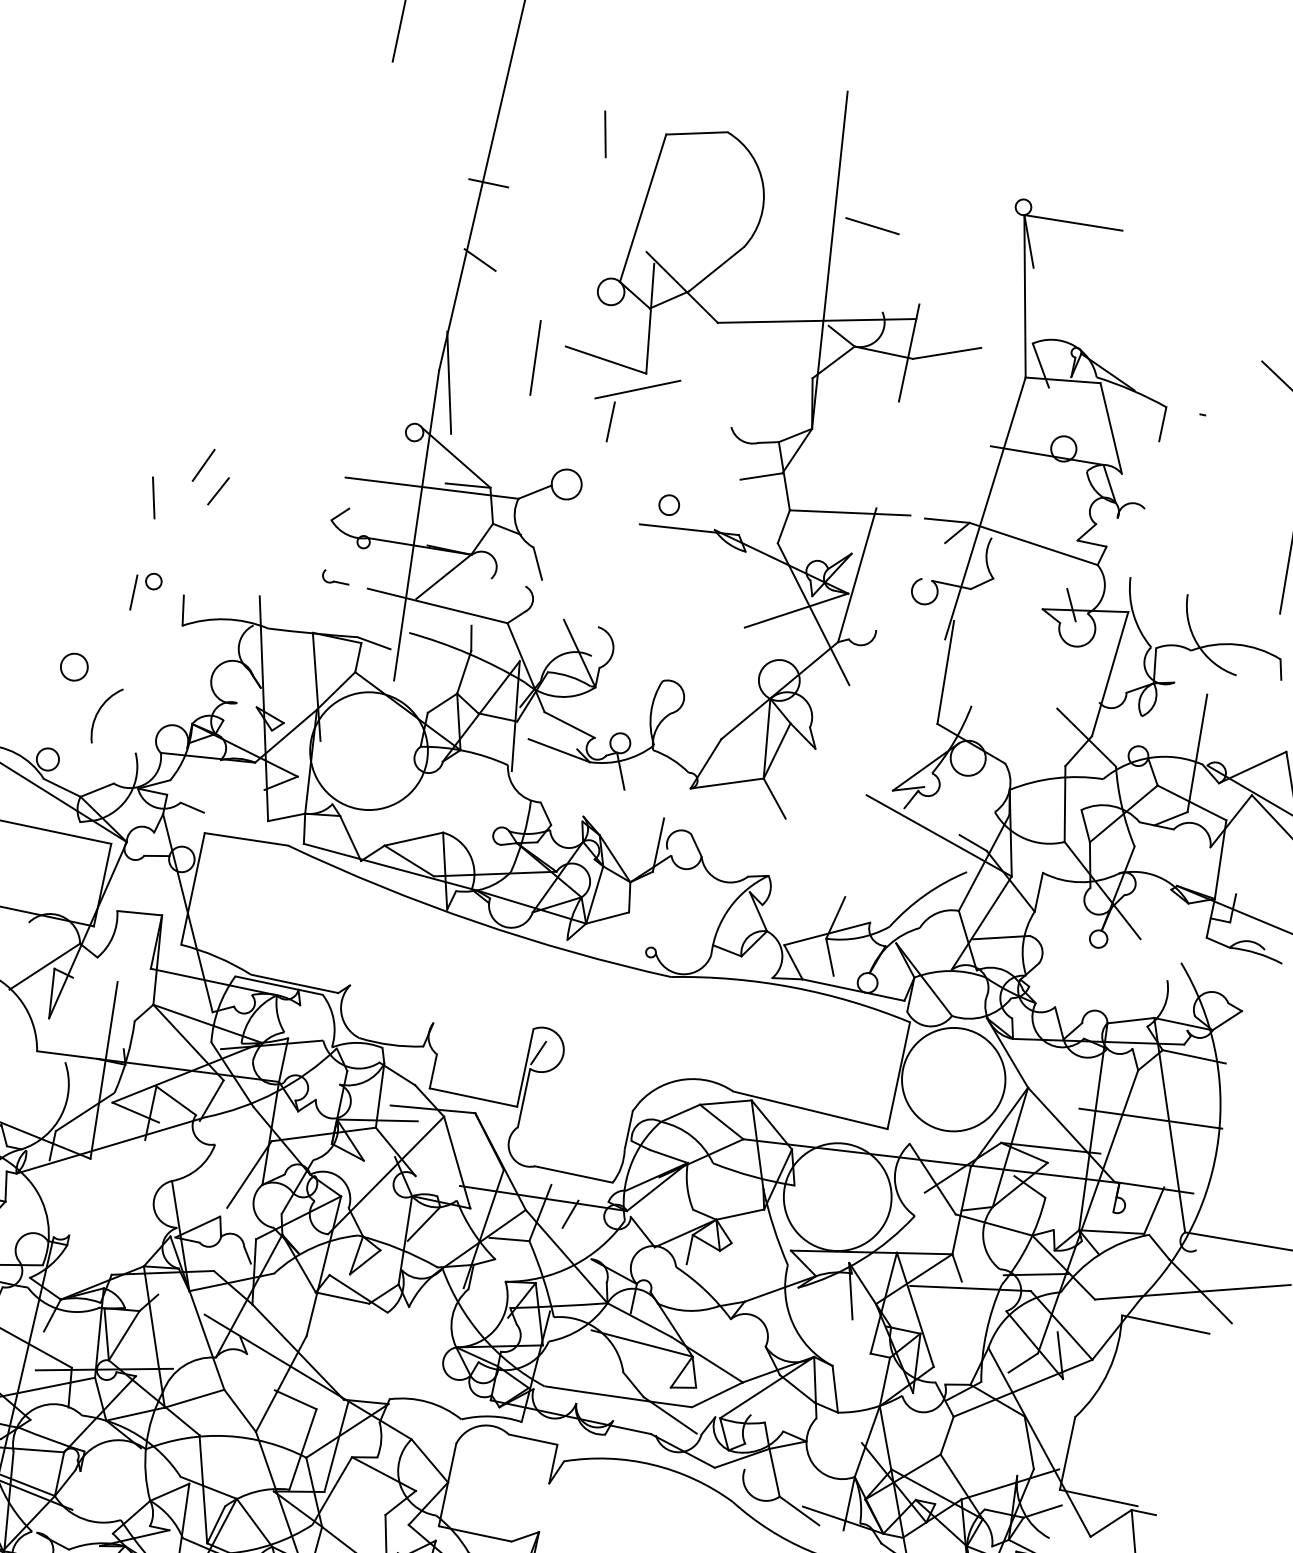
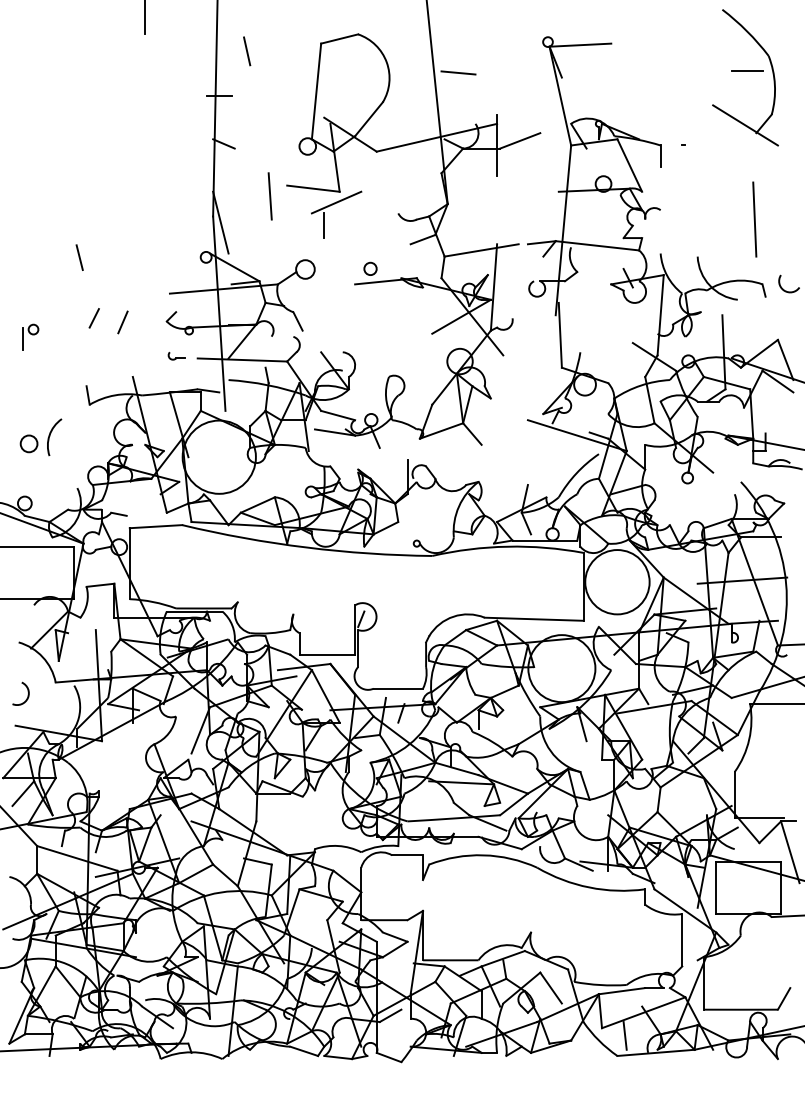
line: (606, 134) -> (247, 51), moved
line: (202, 465) -> (122, 322), moved
line: (153, 497) -> (79, 257), moved
part: (146, 591) -> (30, 336), moved
arc: (99, 712) -> (50, 436), moved

